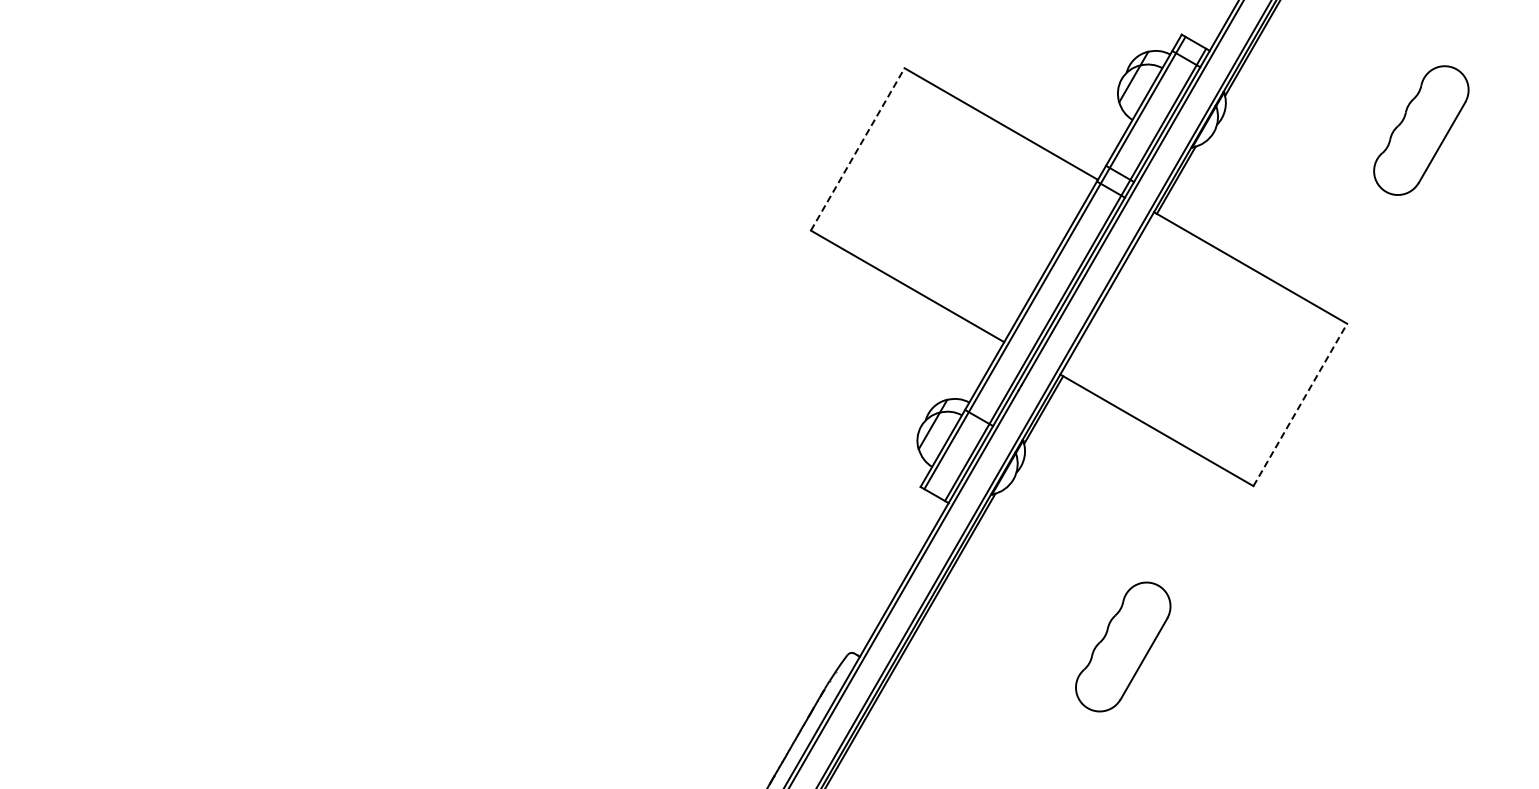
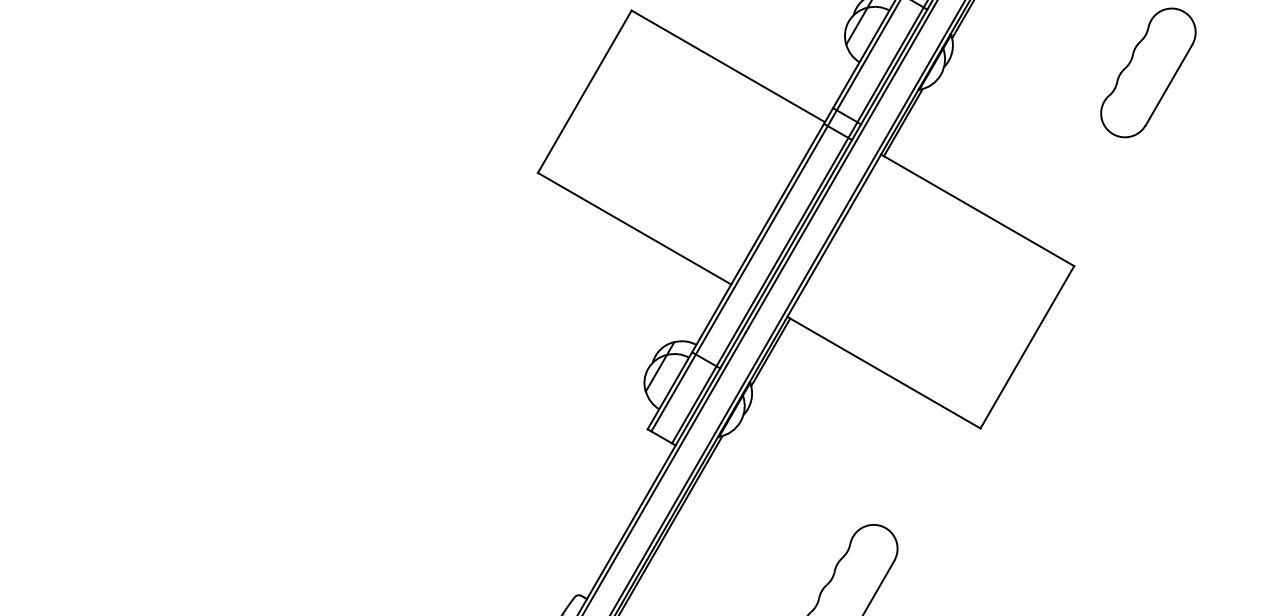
line: (857, 149) -> (584, 91), dashed -> solid
line: (1300, 404) -> (1027, 346), dashed -> solid

